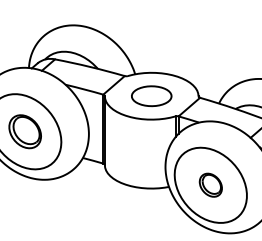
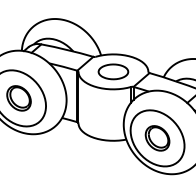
part: (210, 184) -> (157, 137), size x1.43

